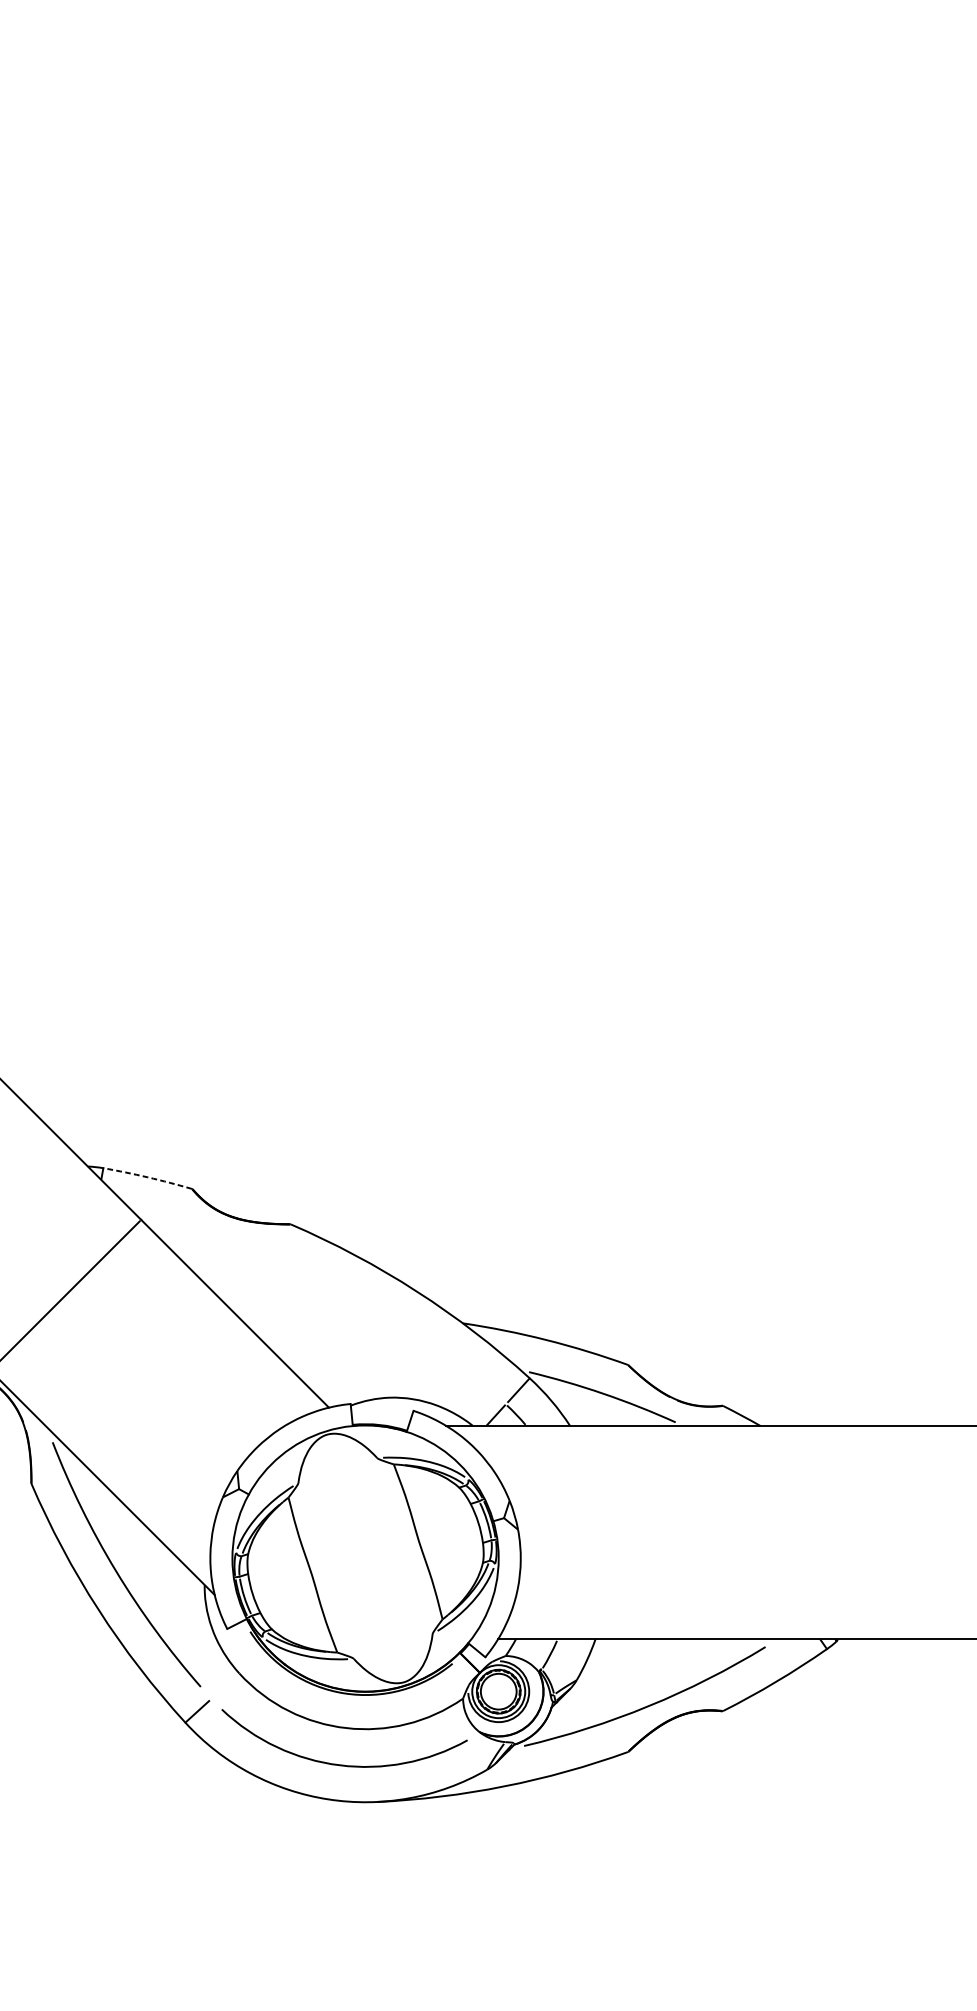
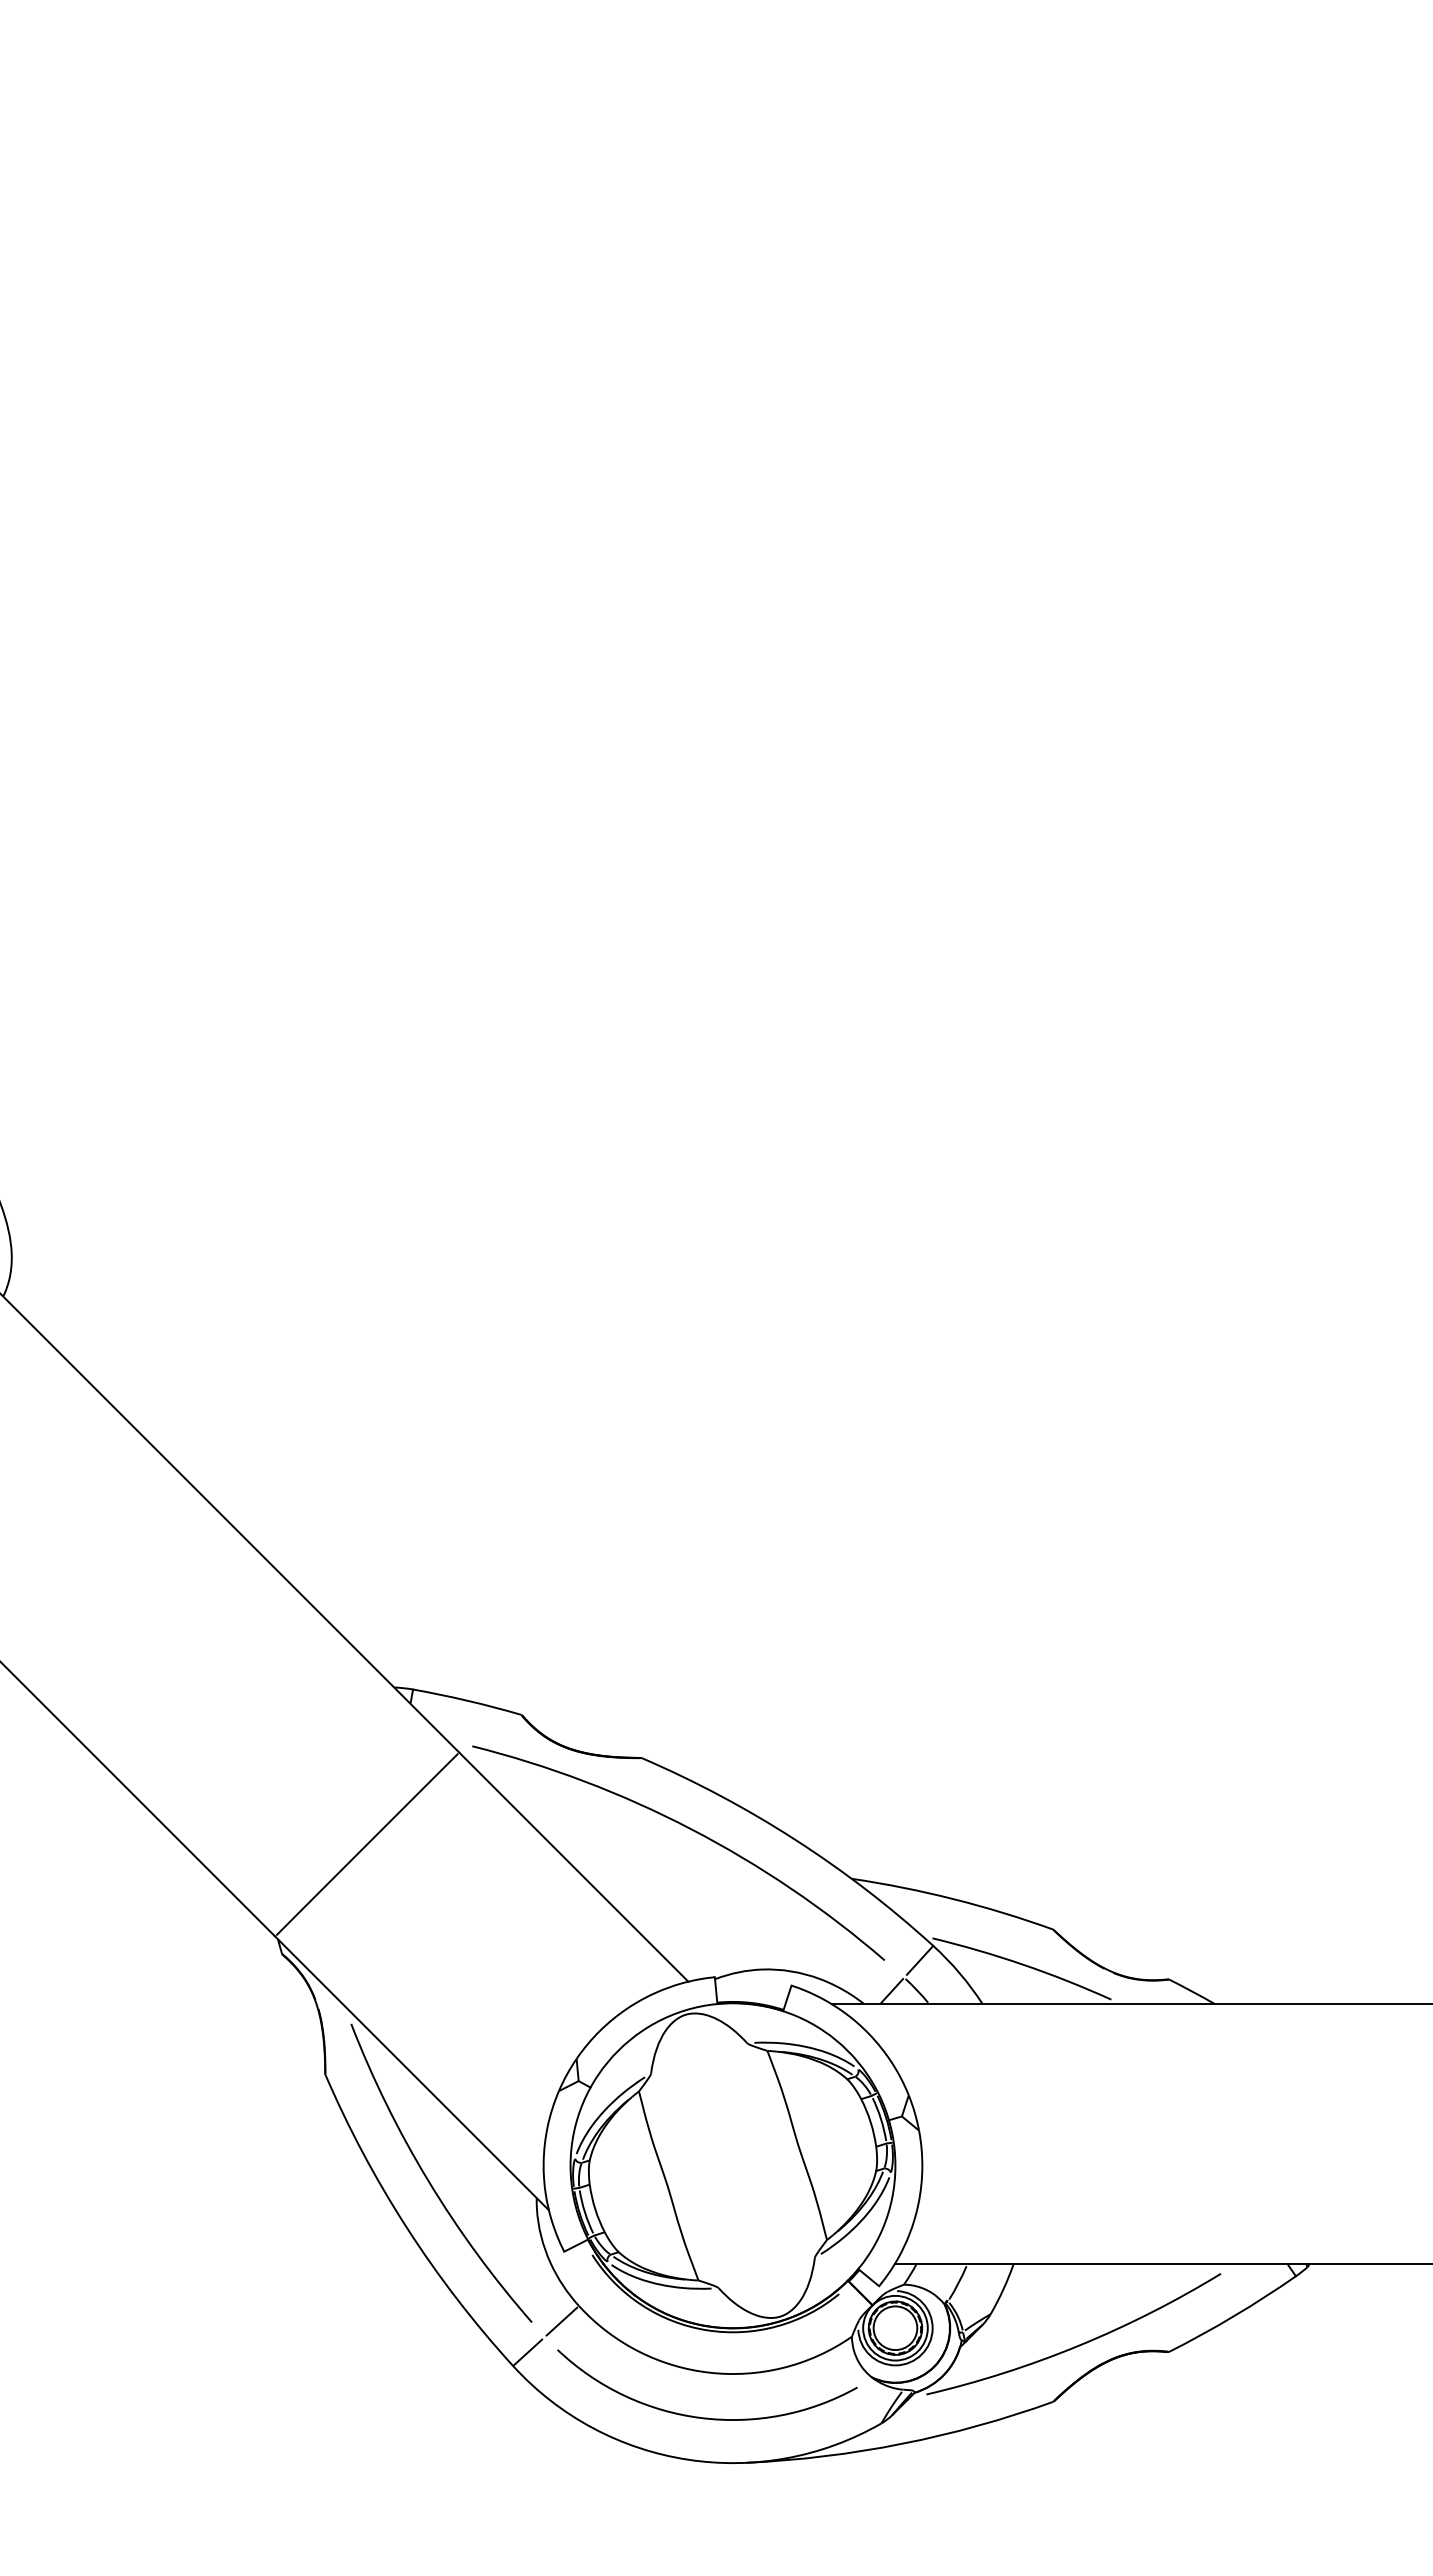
arc: (147, 1177) -> (467, 1700), dashed -> solid
arc: (329, 1282) -> (689, 1829), added
line: (225, 1686) -> (561, 2321), added

